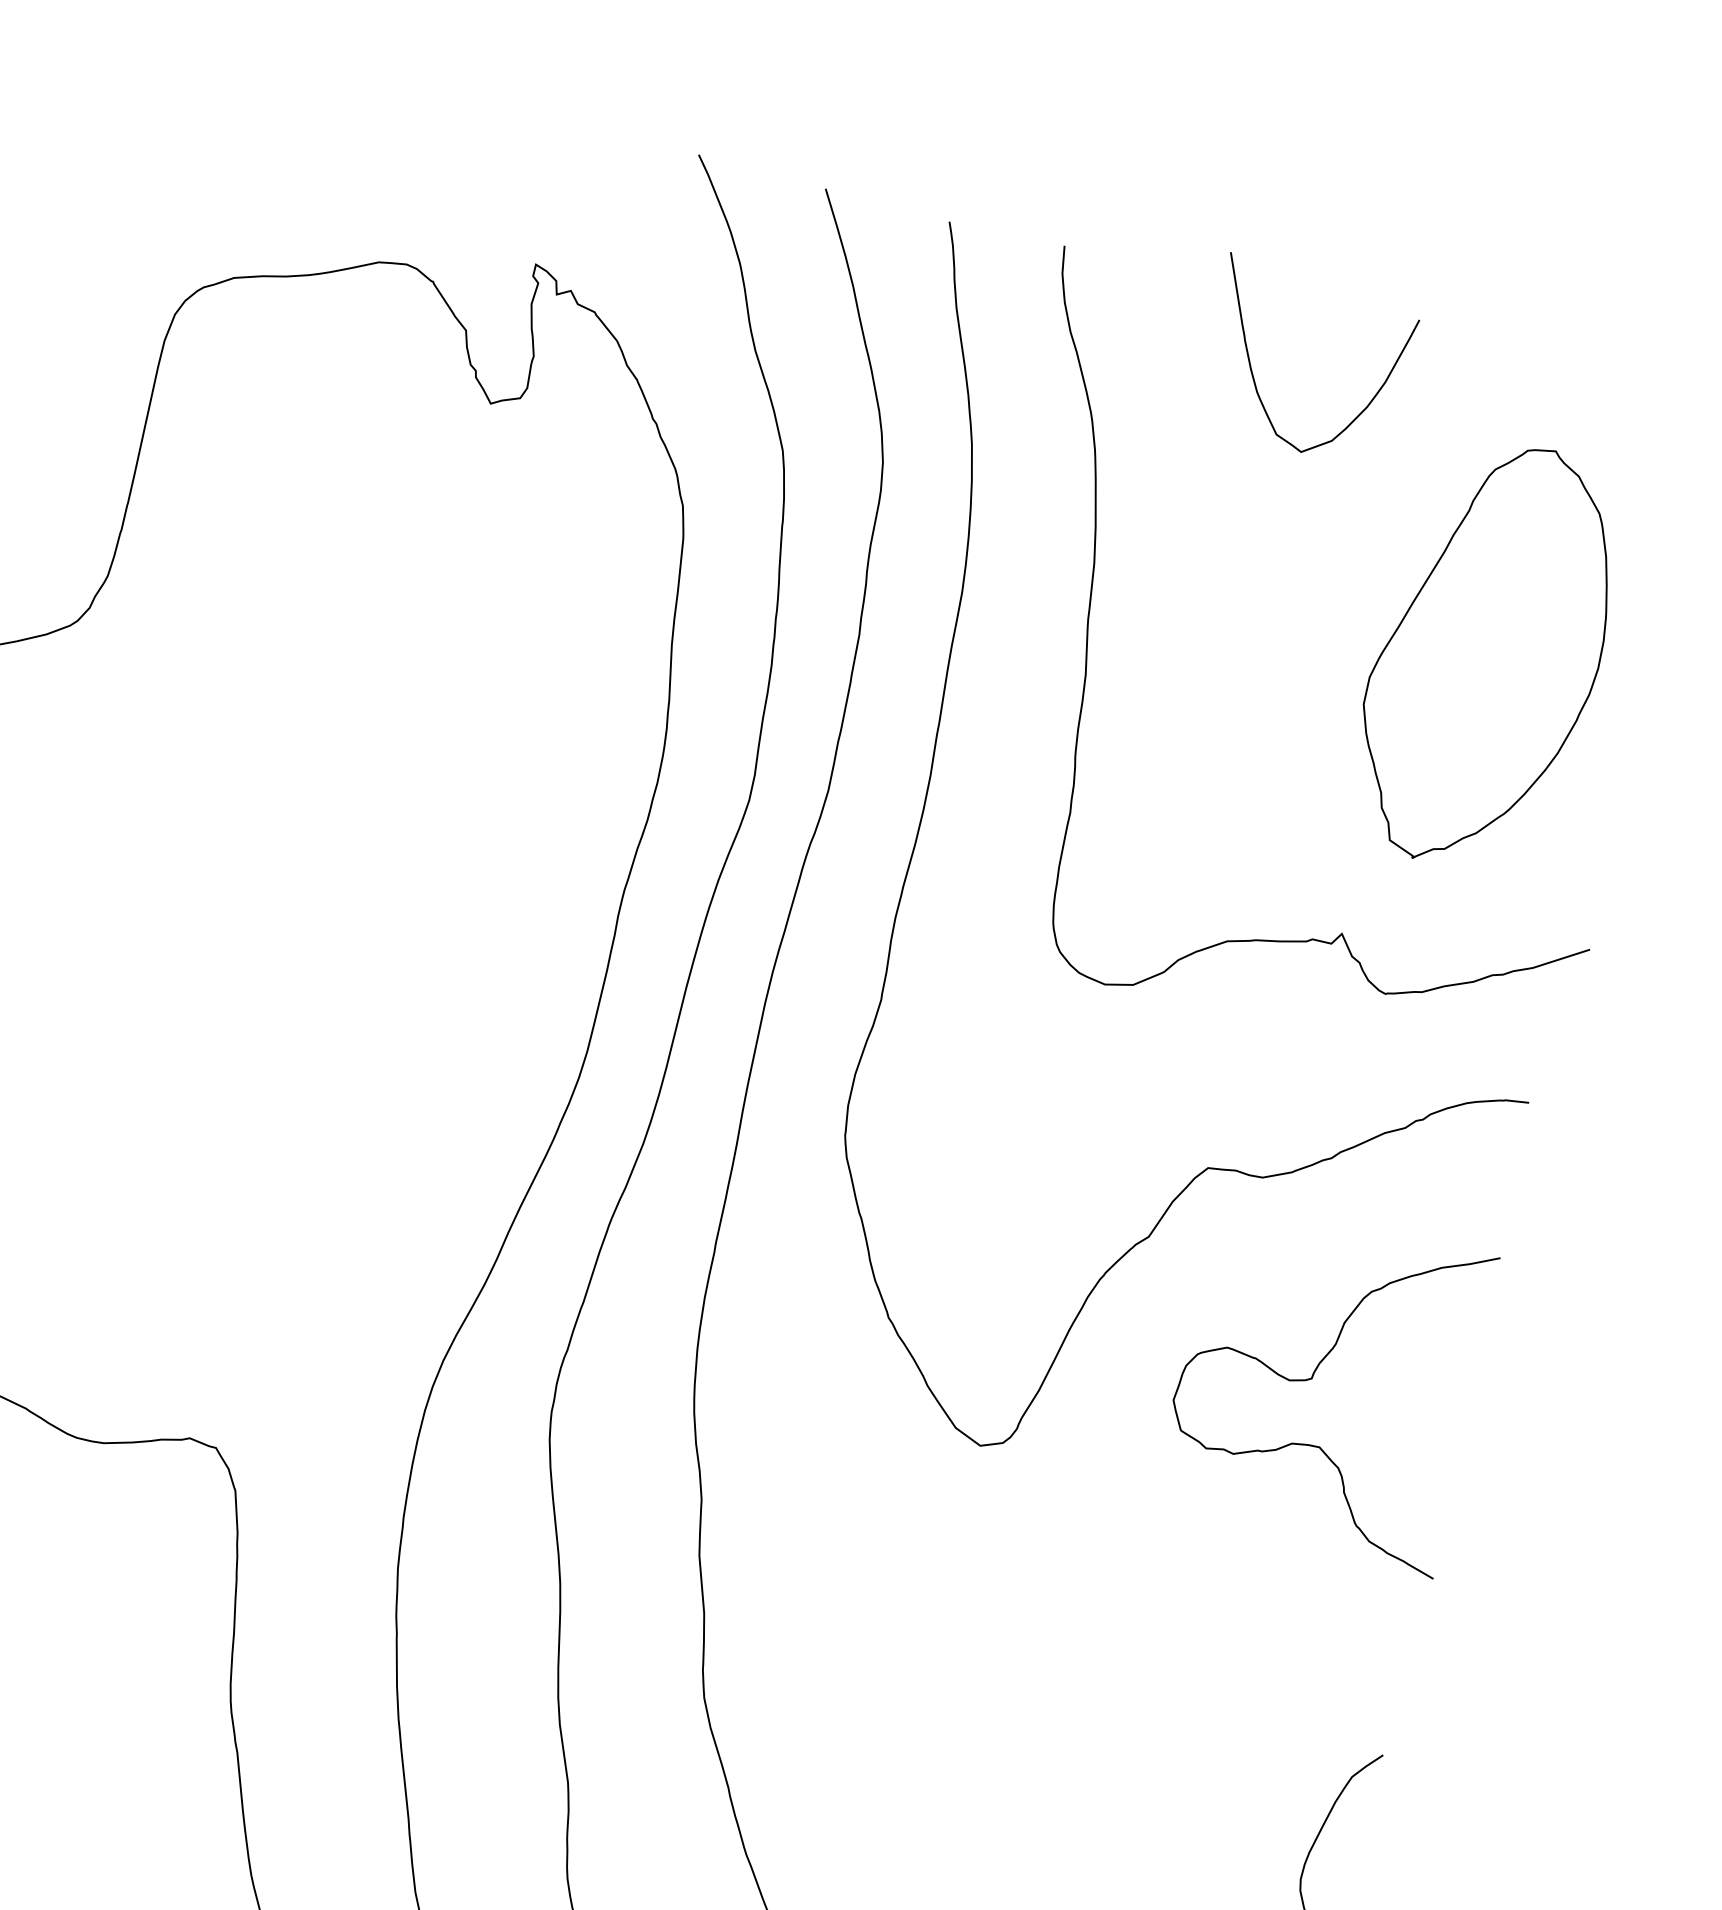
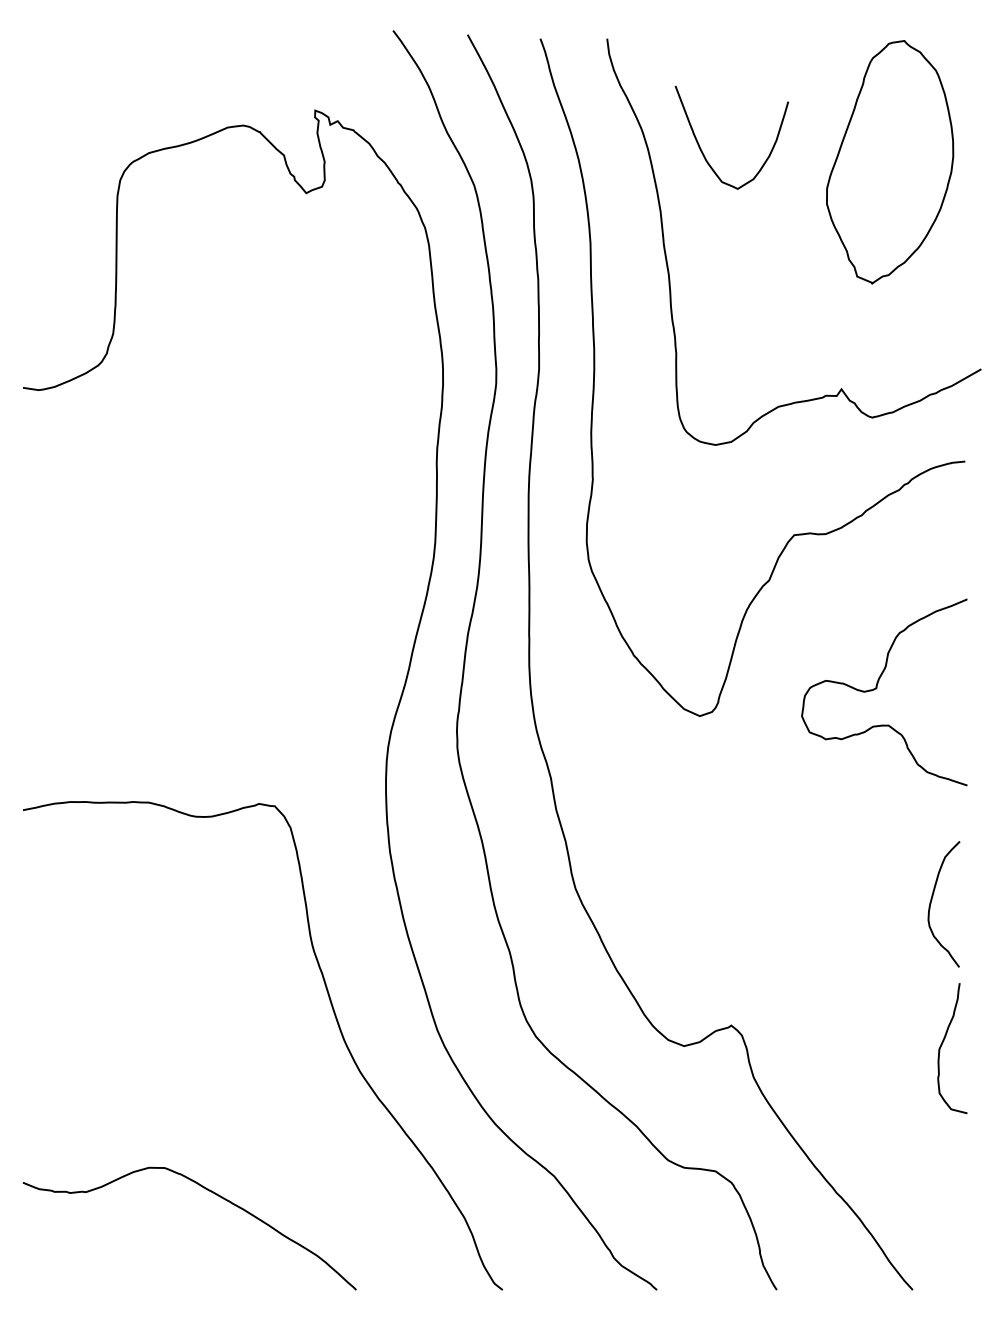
curve: (1255, 376) -> (703, 152), moved
part: (1488, 655) -> (890, 162), moved
curve: (1313, 1379) -> (877, 688), moved

